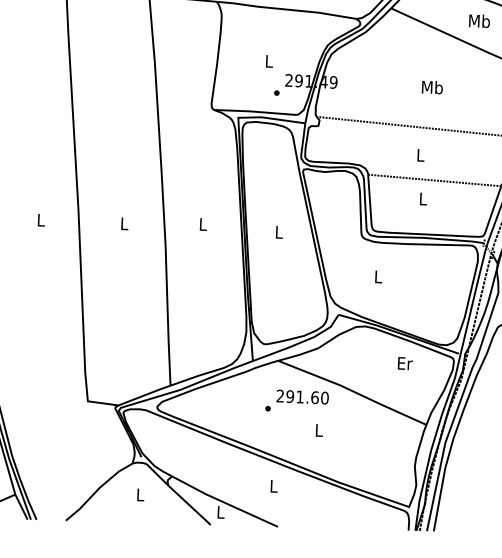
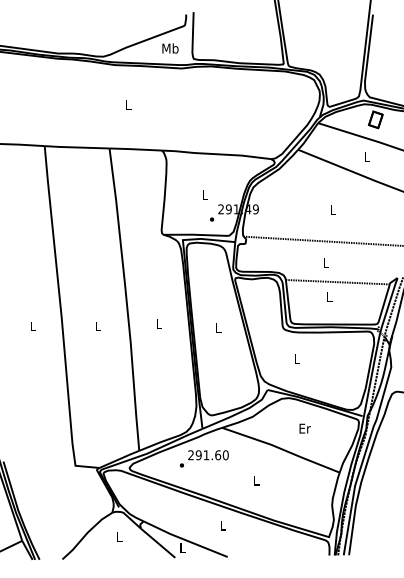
text: (479, 20) -> (367, 156), Mb -> L
text: (431, 86) -> (332, 209), Mb -> L
text: (404, 363) -> (304, 428), moved
text: (297, 401) -> (204, 458), moved

